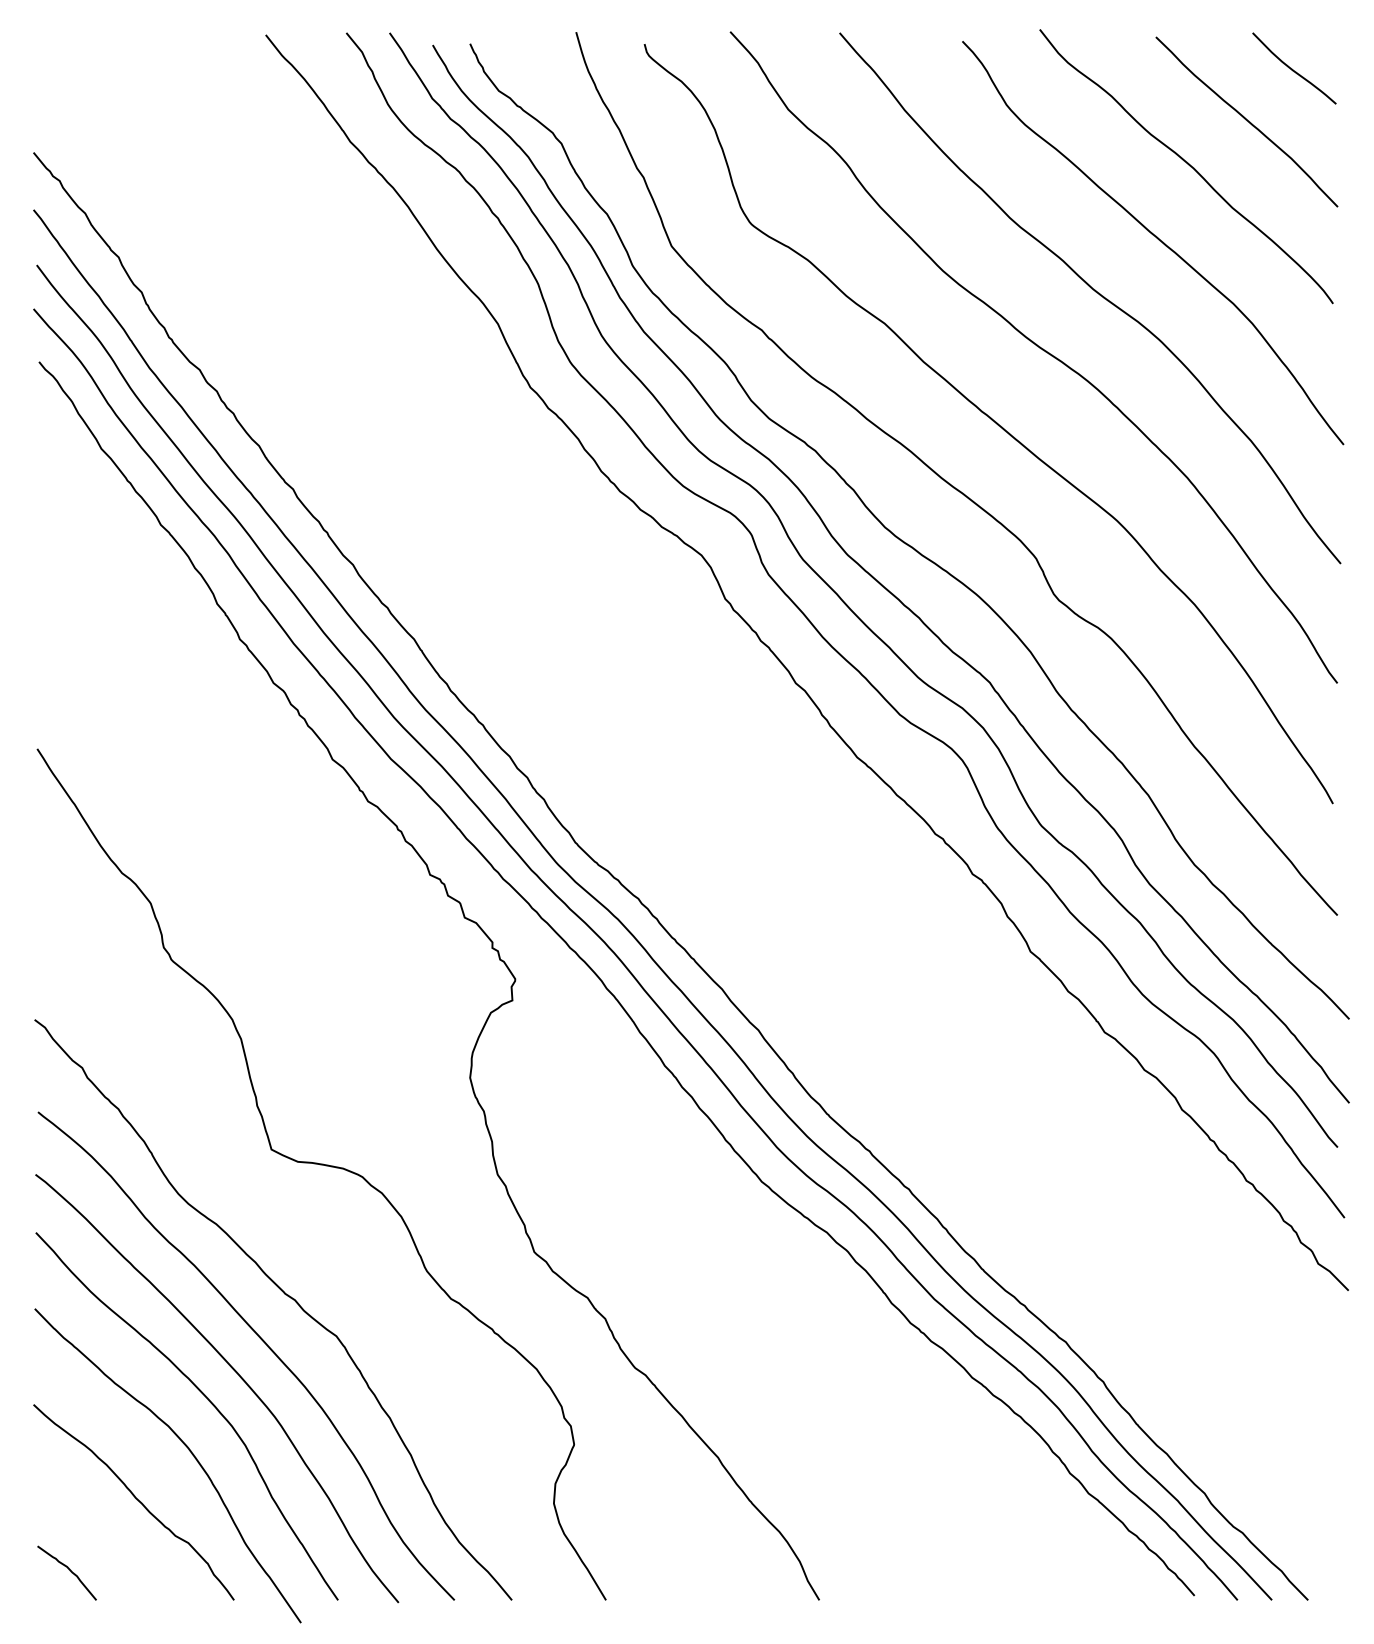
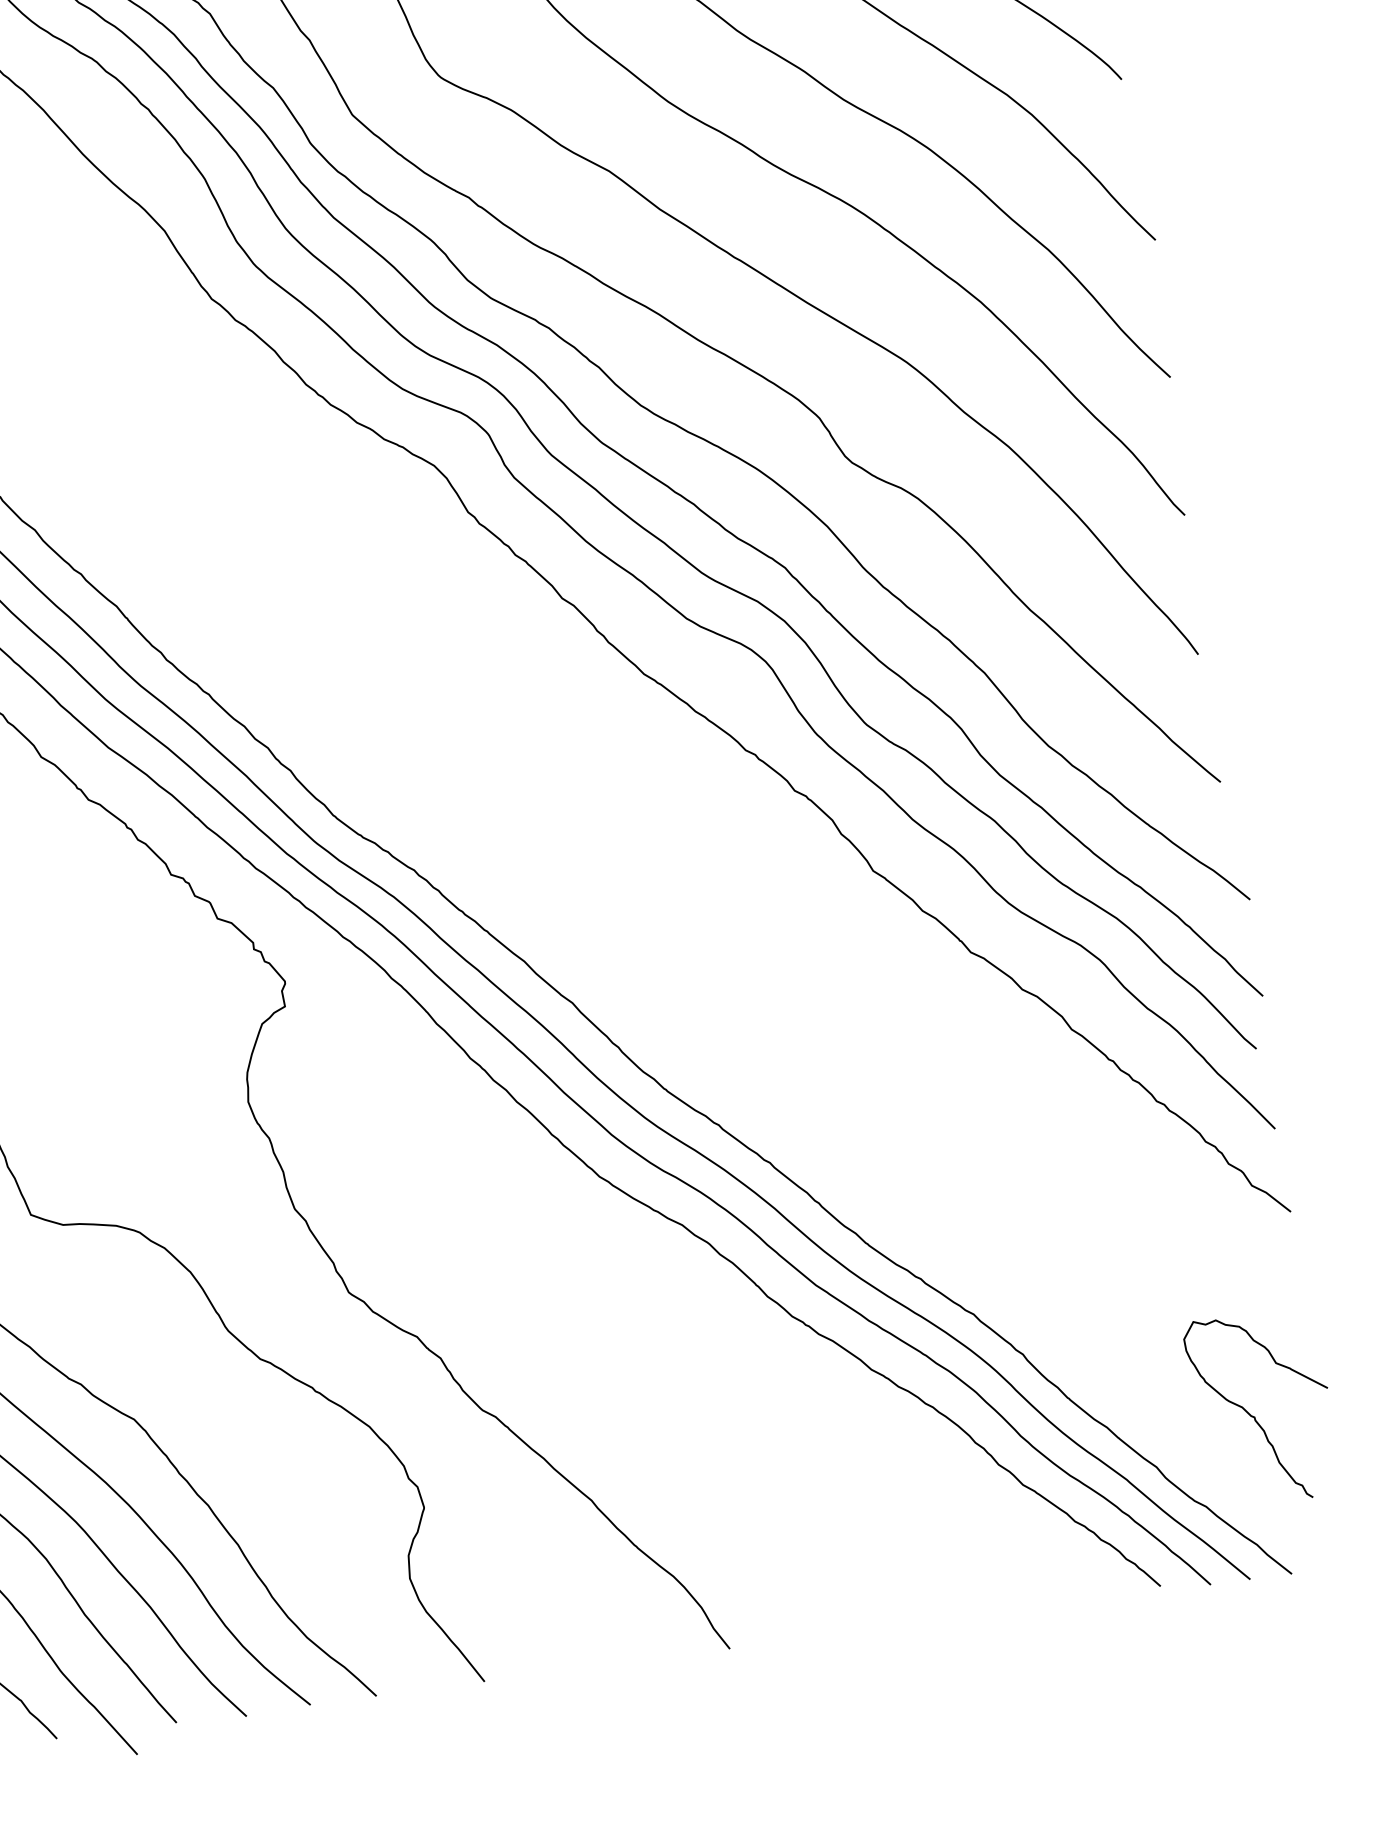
curve: (1294, 1461) -> (1254, 1416), added

